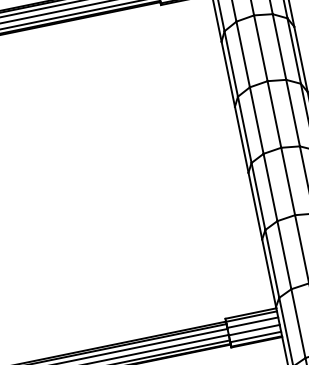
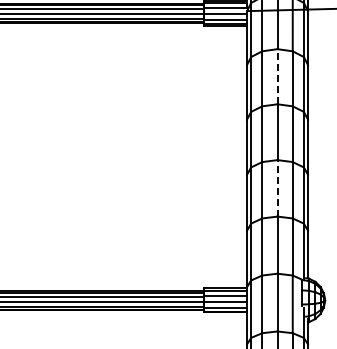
line: (260, 48) -> (277, 76), solid -> dashed
line: (287, 180) -> (277, 187), solid -> dashed

